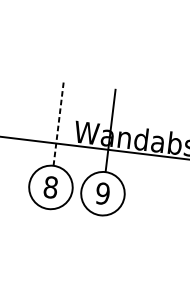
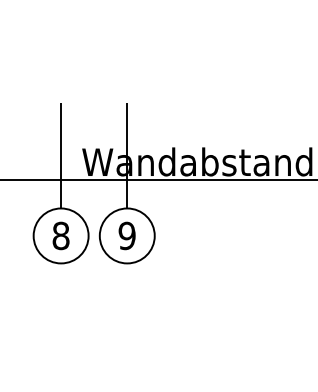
line: (58, 124) -> (61, 155), dashed -> solid

